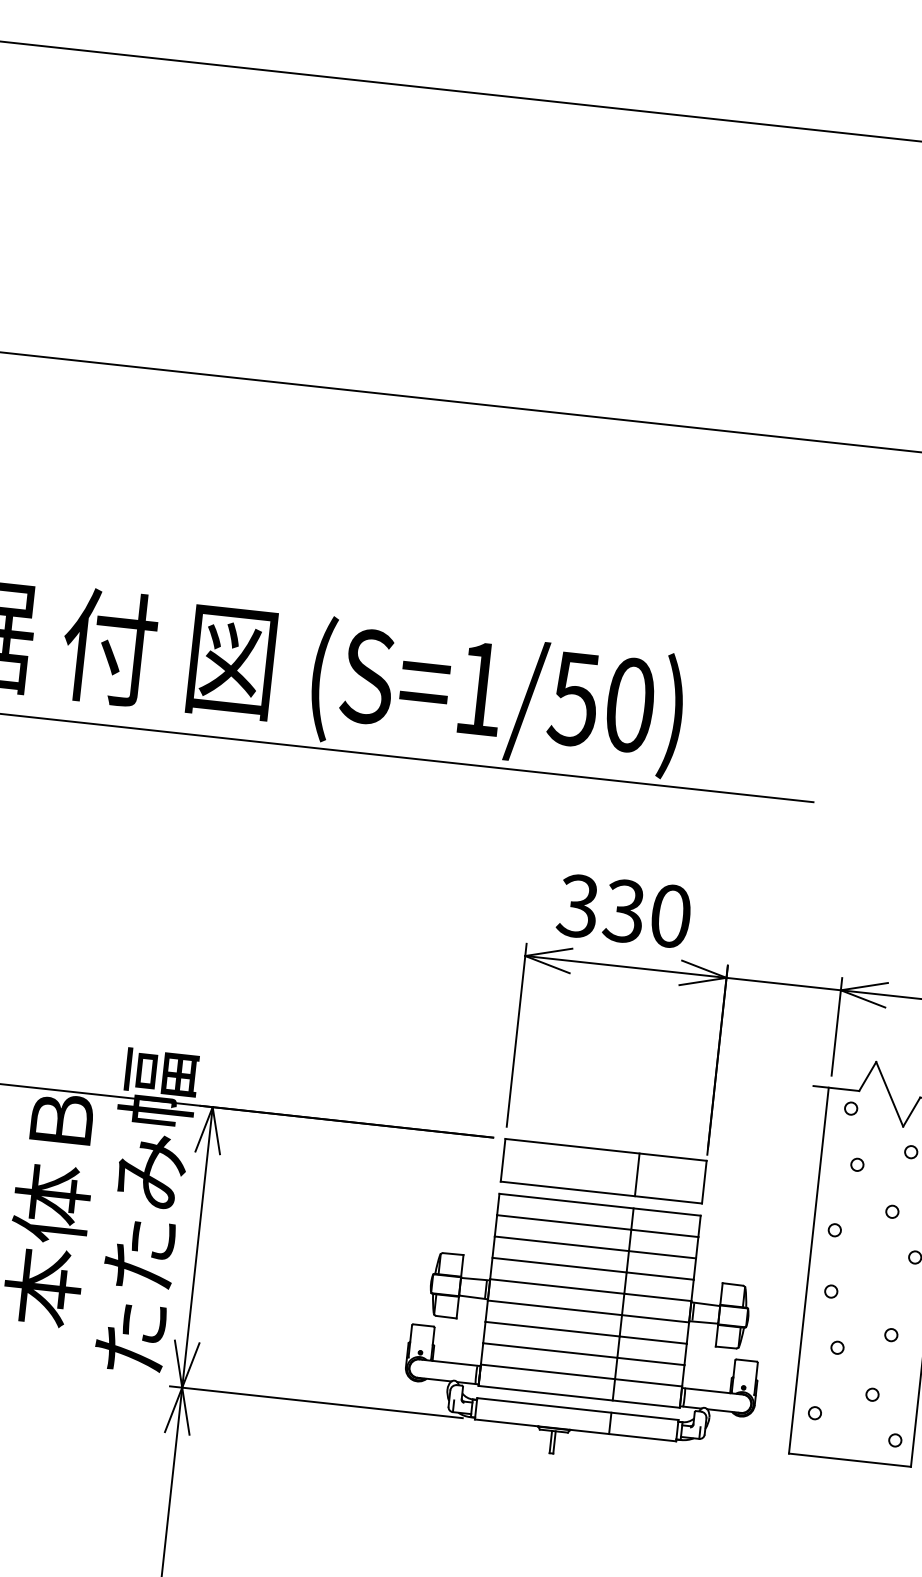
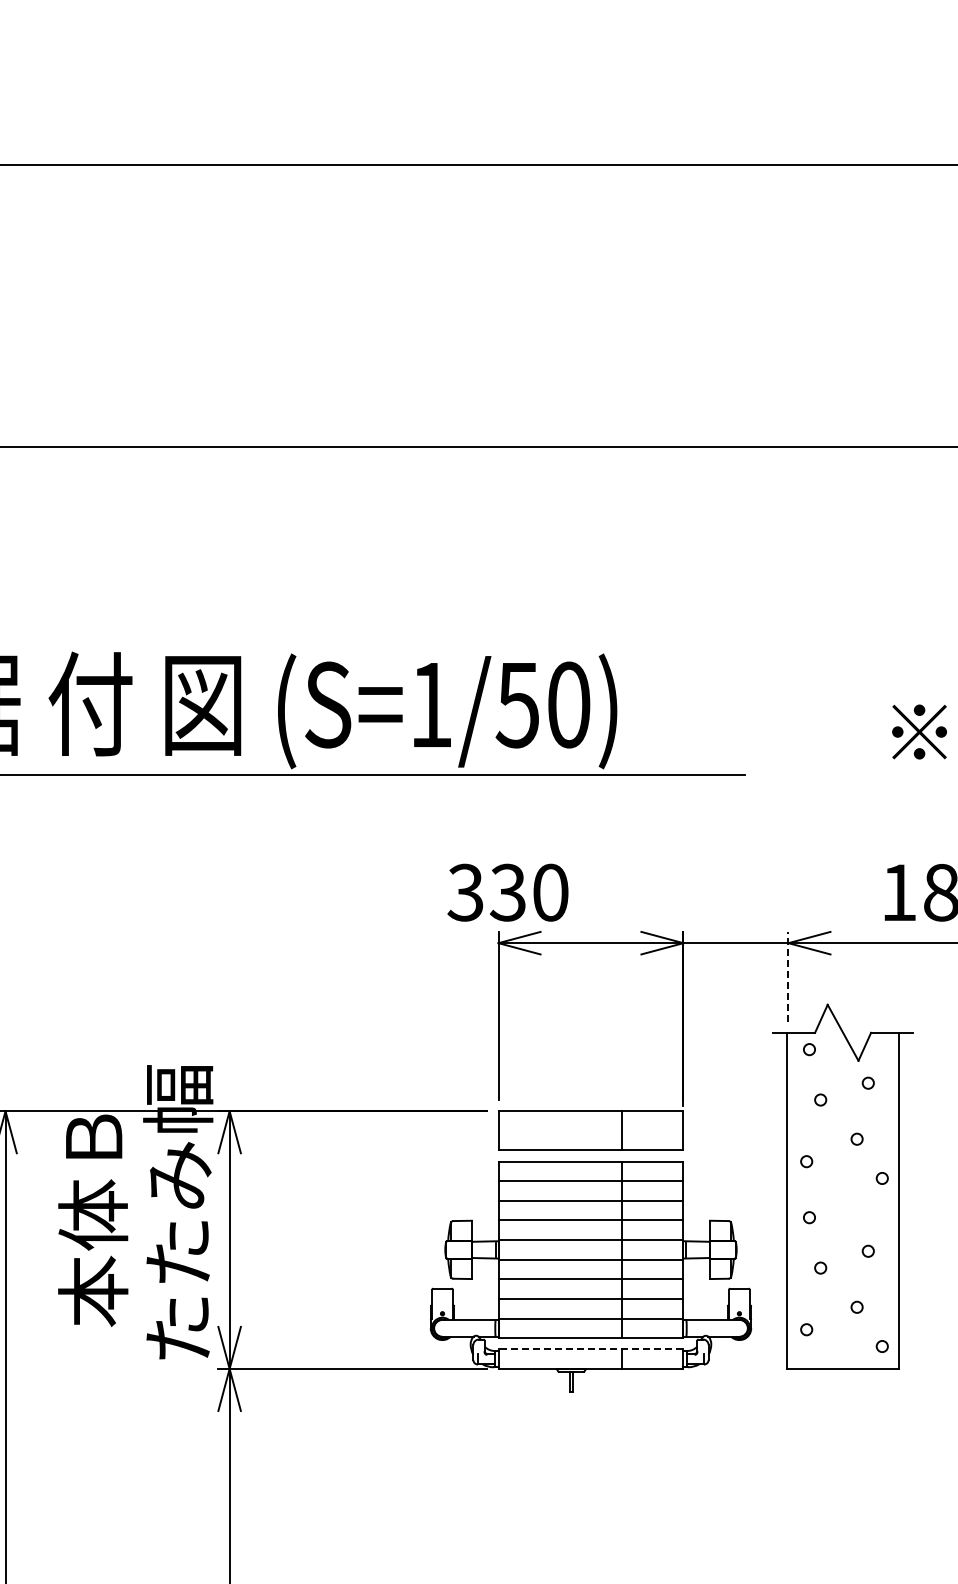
text: (623, 910) -> (507, 892), moved
line: (836, 1026) -> (788, 976), solid -> dashed
line: (577, 1409) -> (590, 1349), solid -> dashed

